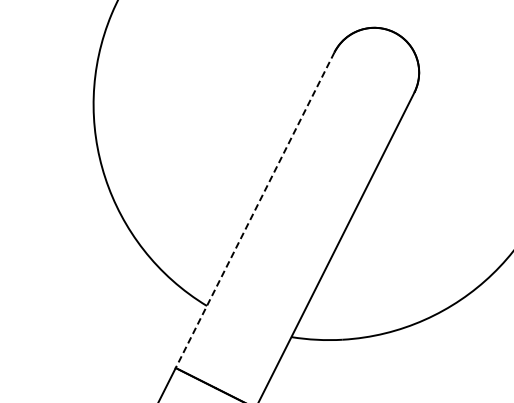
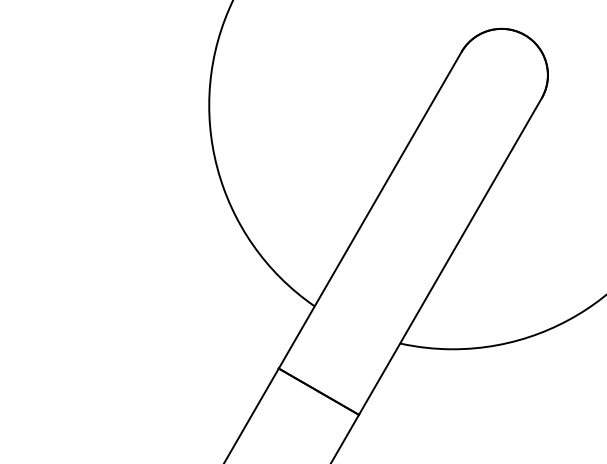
line: (255, 210) -> (370, 210), dashed -> solid

